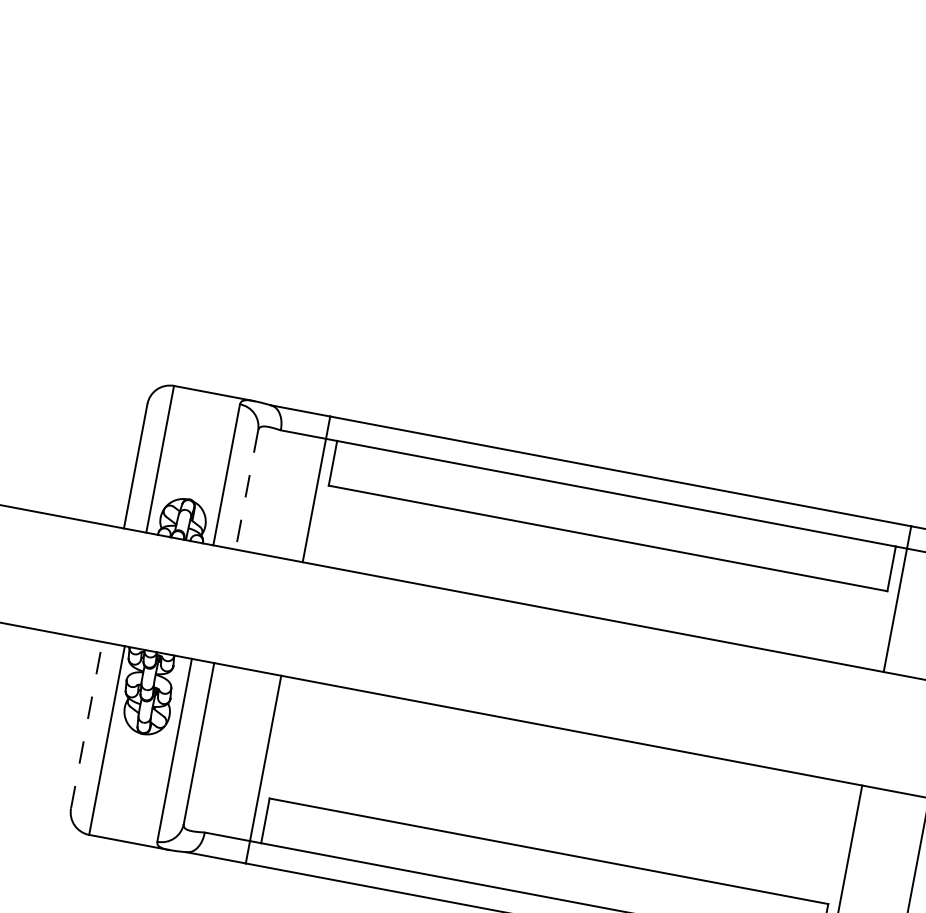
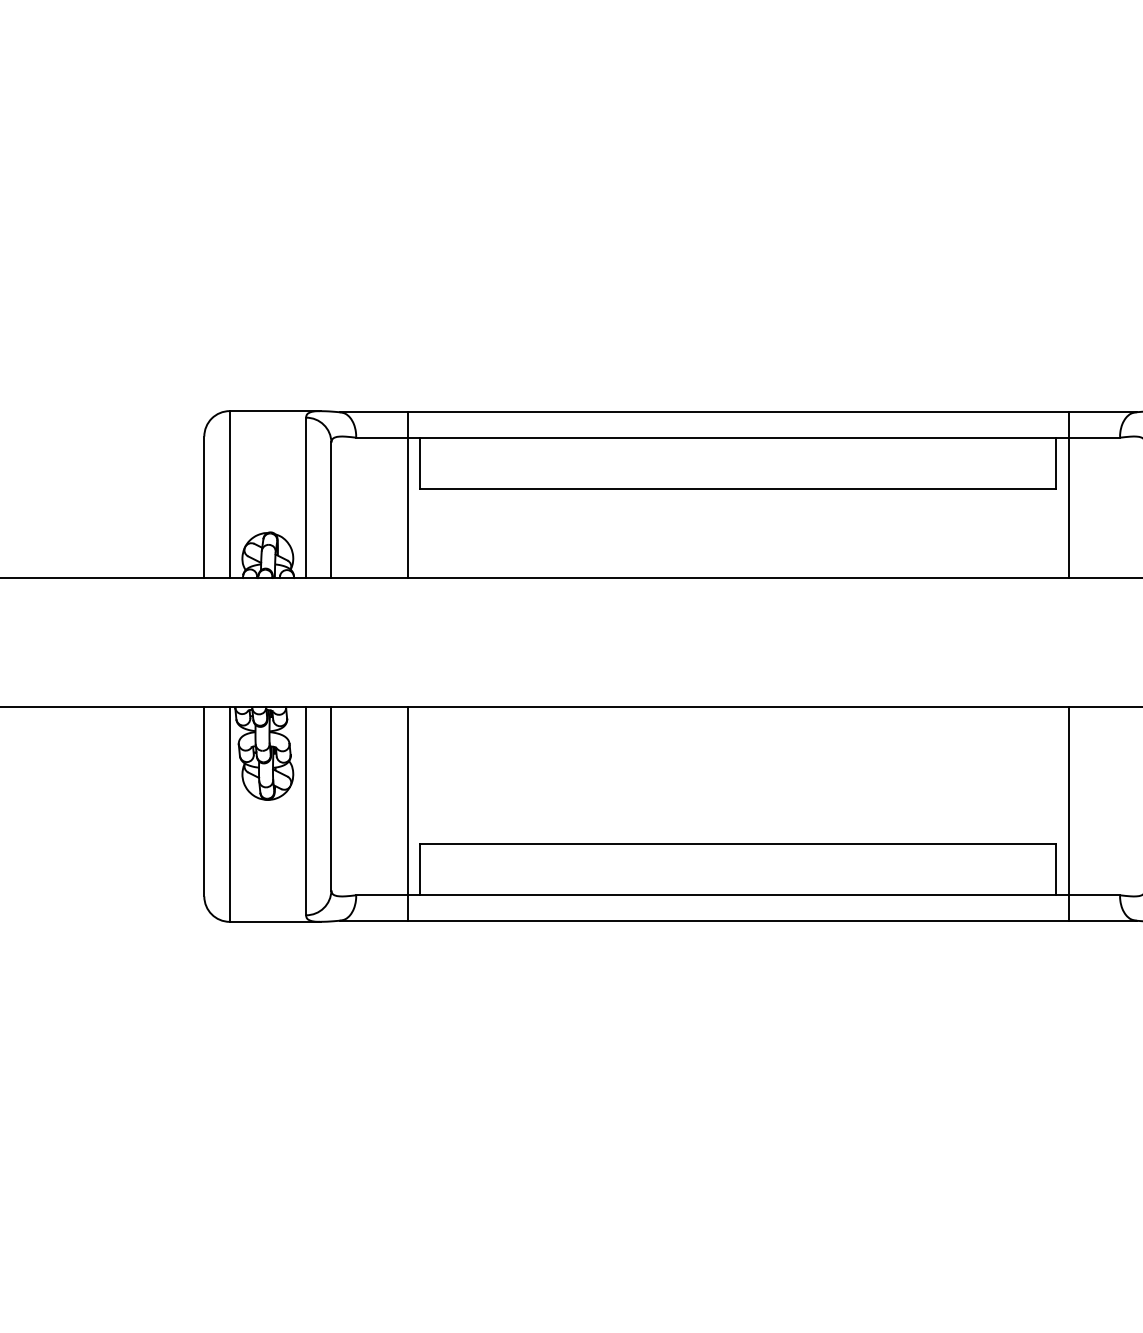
line: (246, 490) -> (331, 510), dashed -> solid
line: (86, 724) -> (204, 801), dashed -> solid

